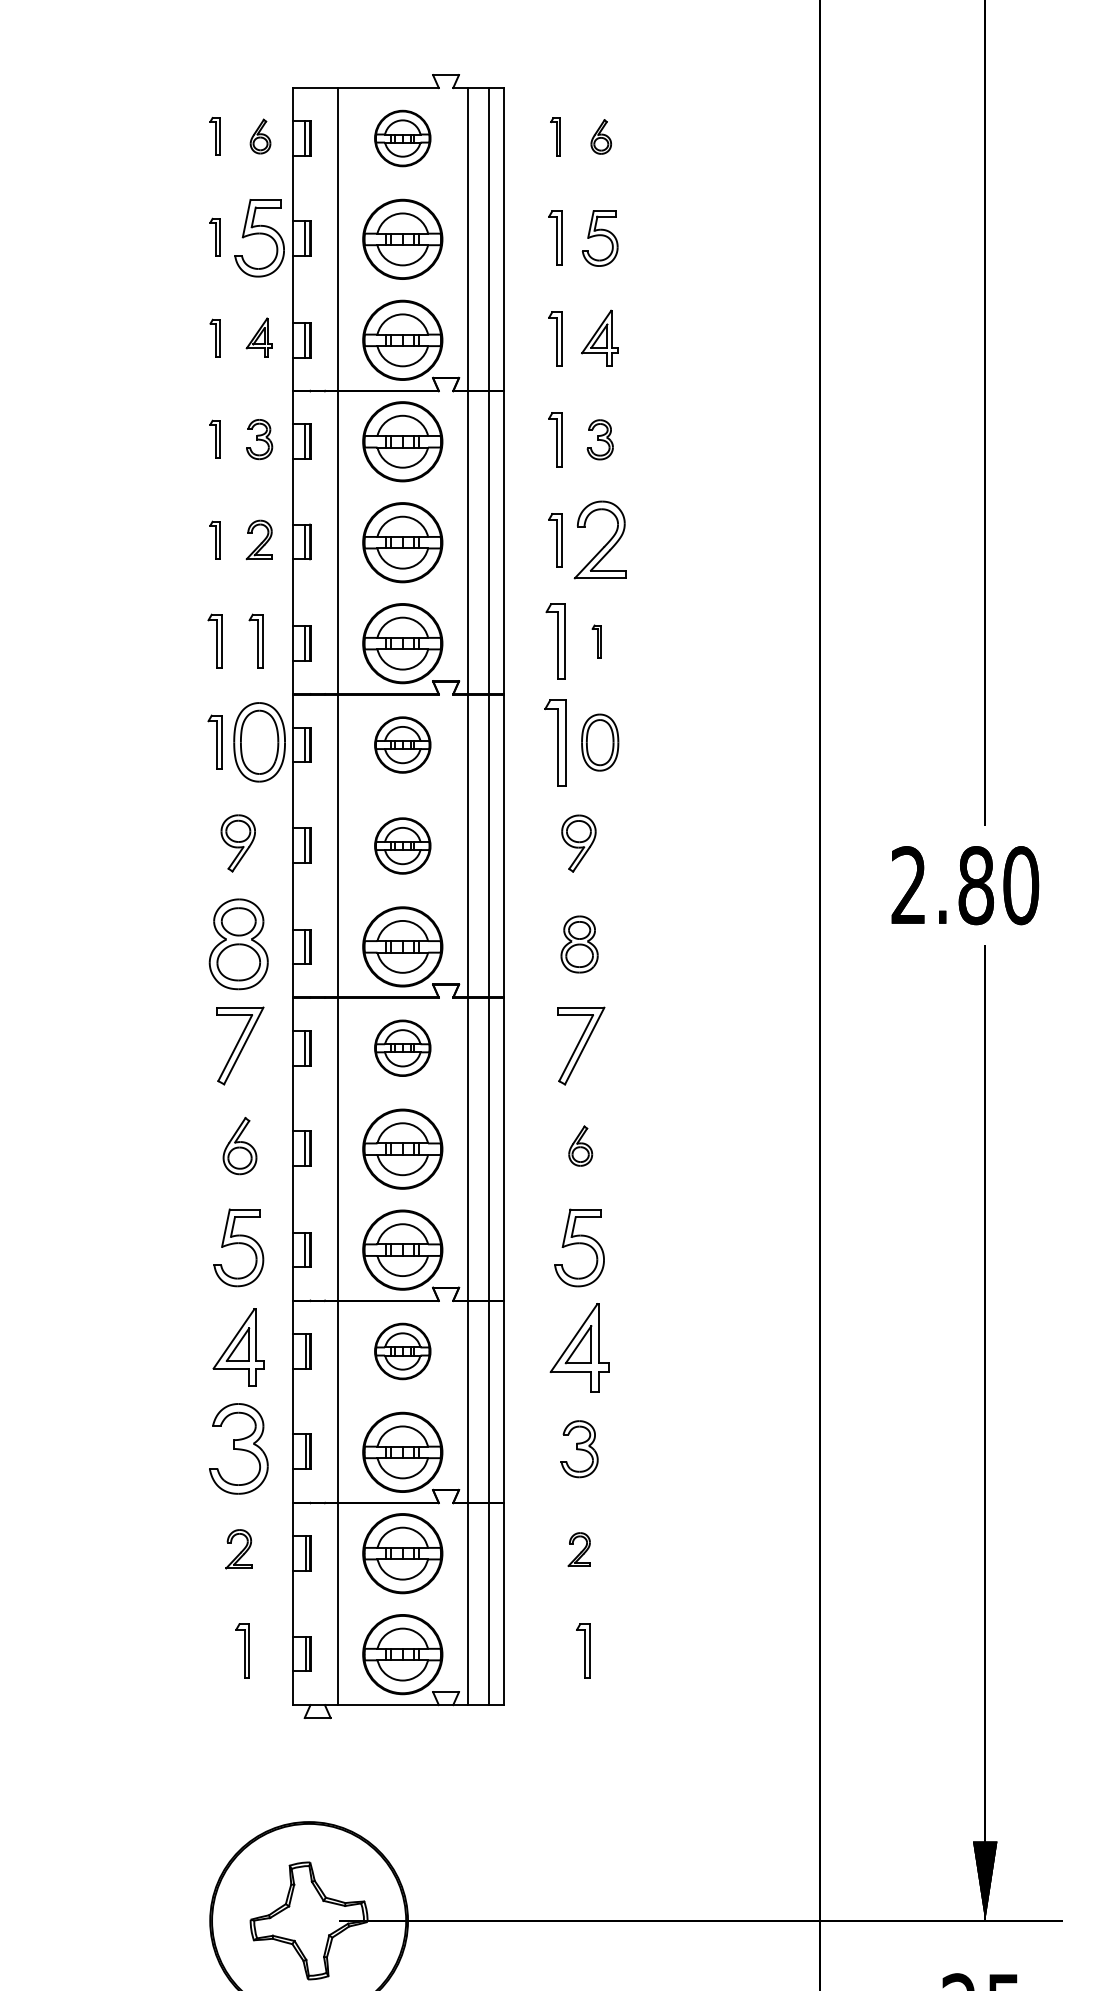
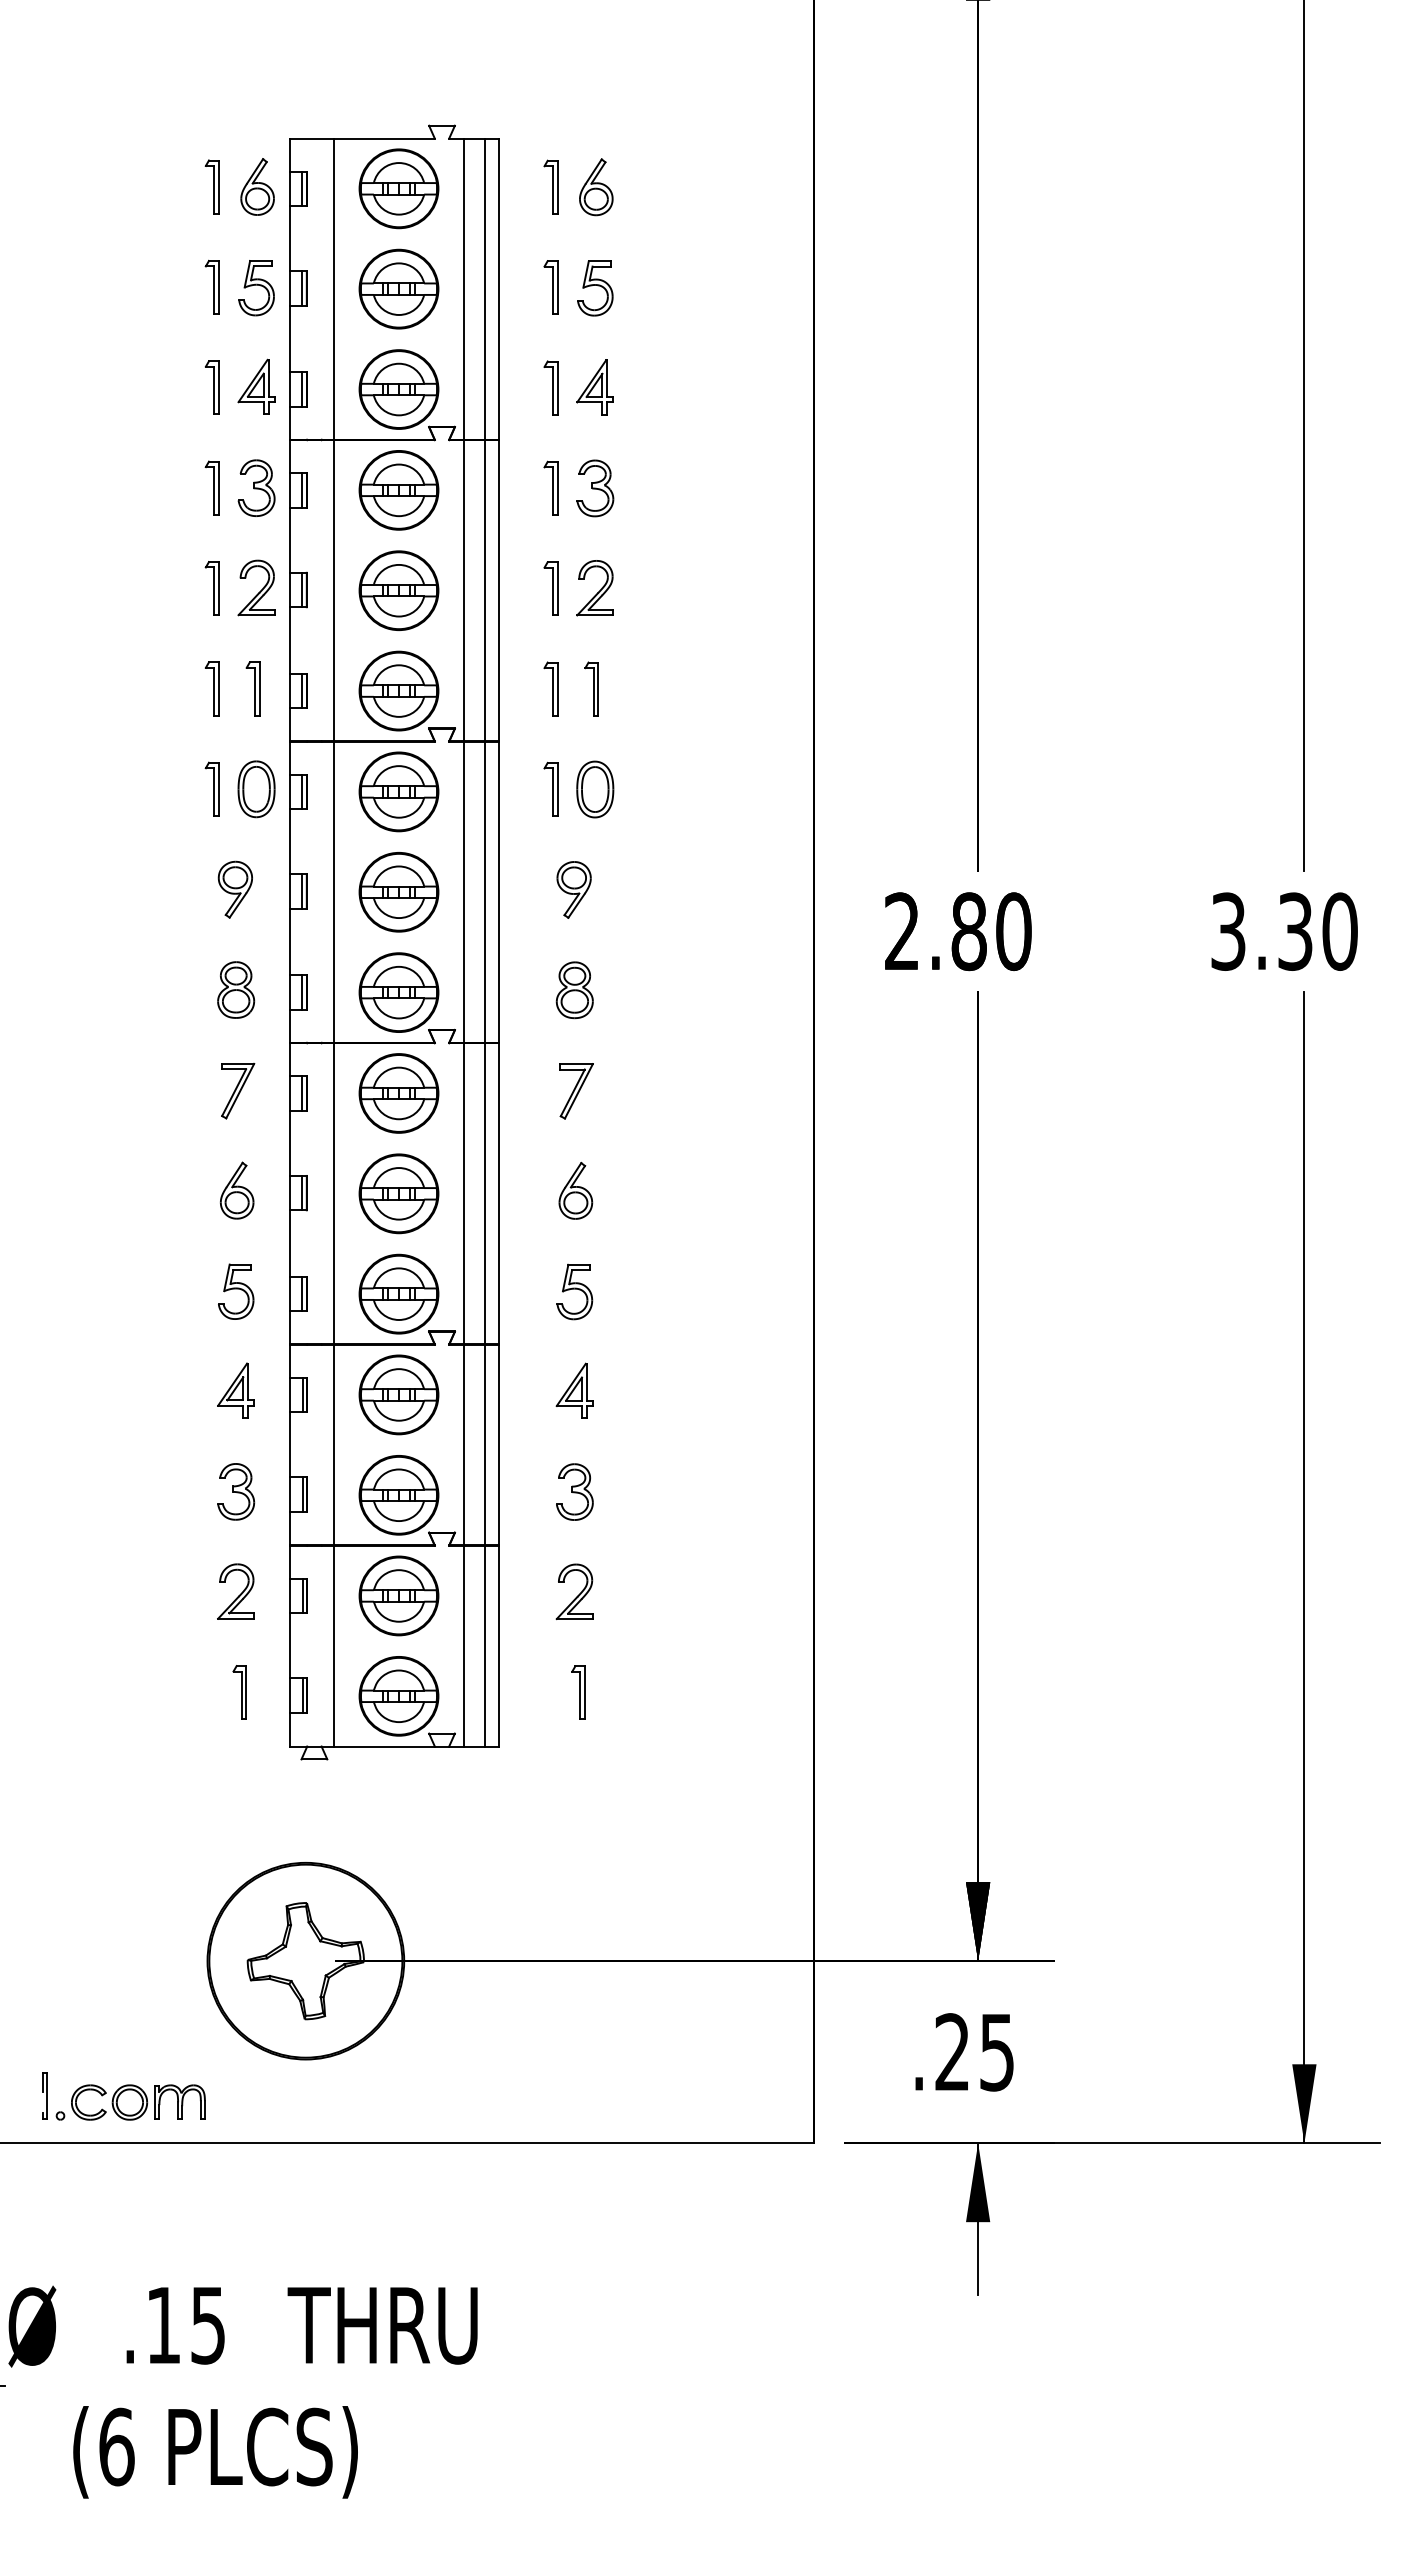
part: (214, 136) -> (211, 186), size x1.43
part: (260, 136) -> (257, 186), size x1.67
part: (555, 136) -> (550, 186), size x1.43
part: (601, 137) -> (596, 187), size x1.67
part: (402, 138) -> (398, 188), size x1.43
part: (214, 236) -> (211, 286), size x1.43
part: (259, 238) -> (256, 288), size x0.71
part: (259, 337) -> (256, 386), size x1.43
part: (215, 338) -> (212, 387), size x1.43
part: (214, 438) -> (211, 487), size x1.43
part: (259, 438) -> (256, 487), size x1.43
part: (600, 439) -> (595, 488), size x1.43
part: (259, 539) -> (256, 587), size x1.43
part: (214, 540) -> (211, 588), size x1.43
part: (599, 540) -> (594, 588), size x0.71
part: (555, 641) -> (550, 688), size x0.71
part: (596, 641) -> (591, 688), size x1.67
part: (555, 741) -> (550, 788), size x0.62
part: (259, 742) -> (256, 789), size x0.71
part: (402, 744) -> (398, 791), size x1.43
part: (402, 846) -> (398, 892), size x1.43
part: (239, 943) -> (236, 989), size x0.62
part: (241, 1045) -> (238, 1090), size x0.71
part: (581, 1046) -> (576, 1091), size x0.71
part: (402, 1048) -> (398, 1093), size x1.43
part: (580, 1145) -> (575, 1190), size x1.43
part: (239, 1247) -> (236, 1291), size x0.71
part: (579, 1247) -> (574, 1291), size x0.71
part: (238, 1347) -> (235, 1390), size x0.71
part: (579, 1347) -> (574, 1390), size x0.62
part: (402, 1351) -> (398, 1394), size x1.43
part: (239, 1448) -> (236, 1491), size x0.62
part: (238, 1549) -> (235, 1591), size x1.43
part: (579, 1549) -> (574, 1591), size x1.67

